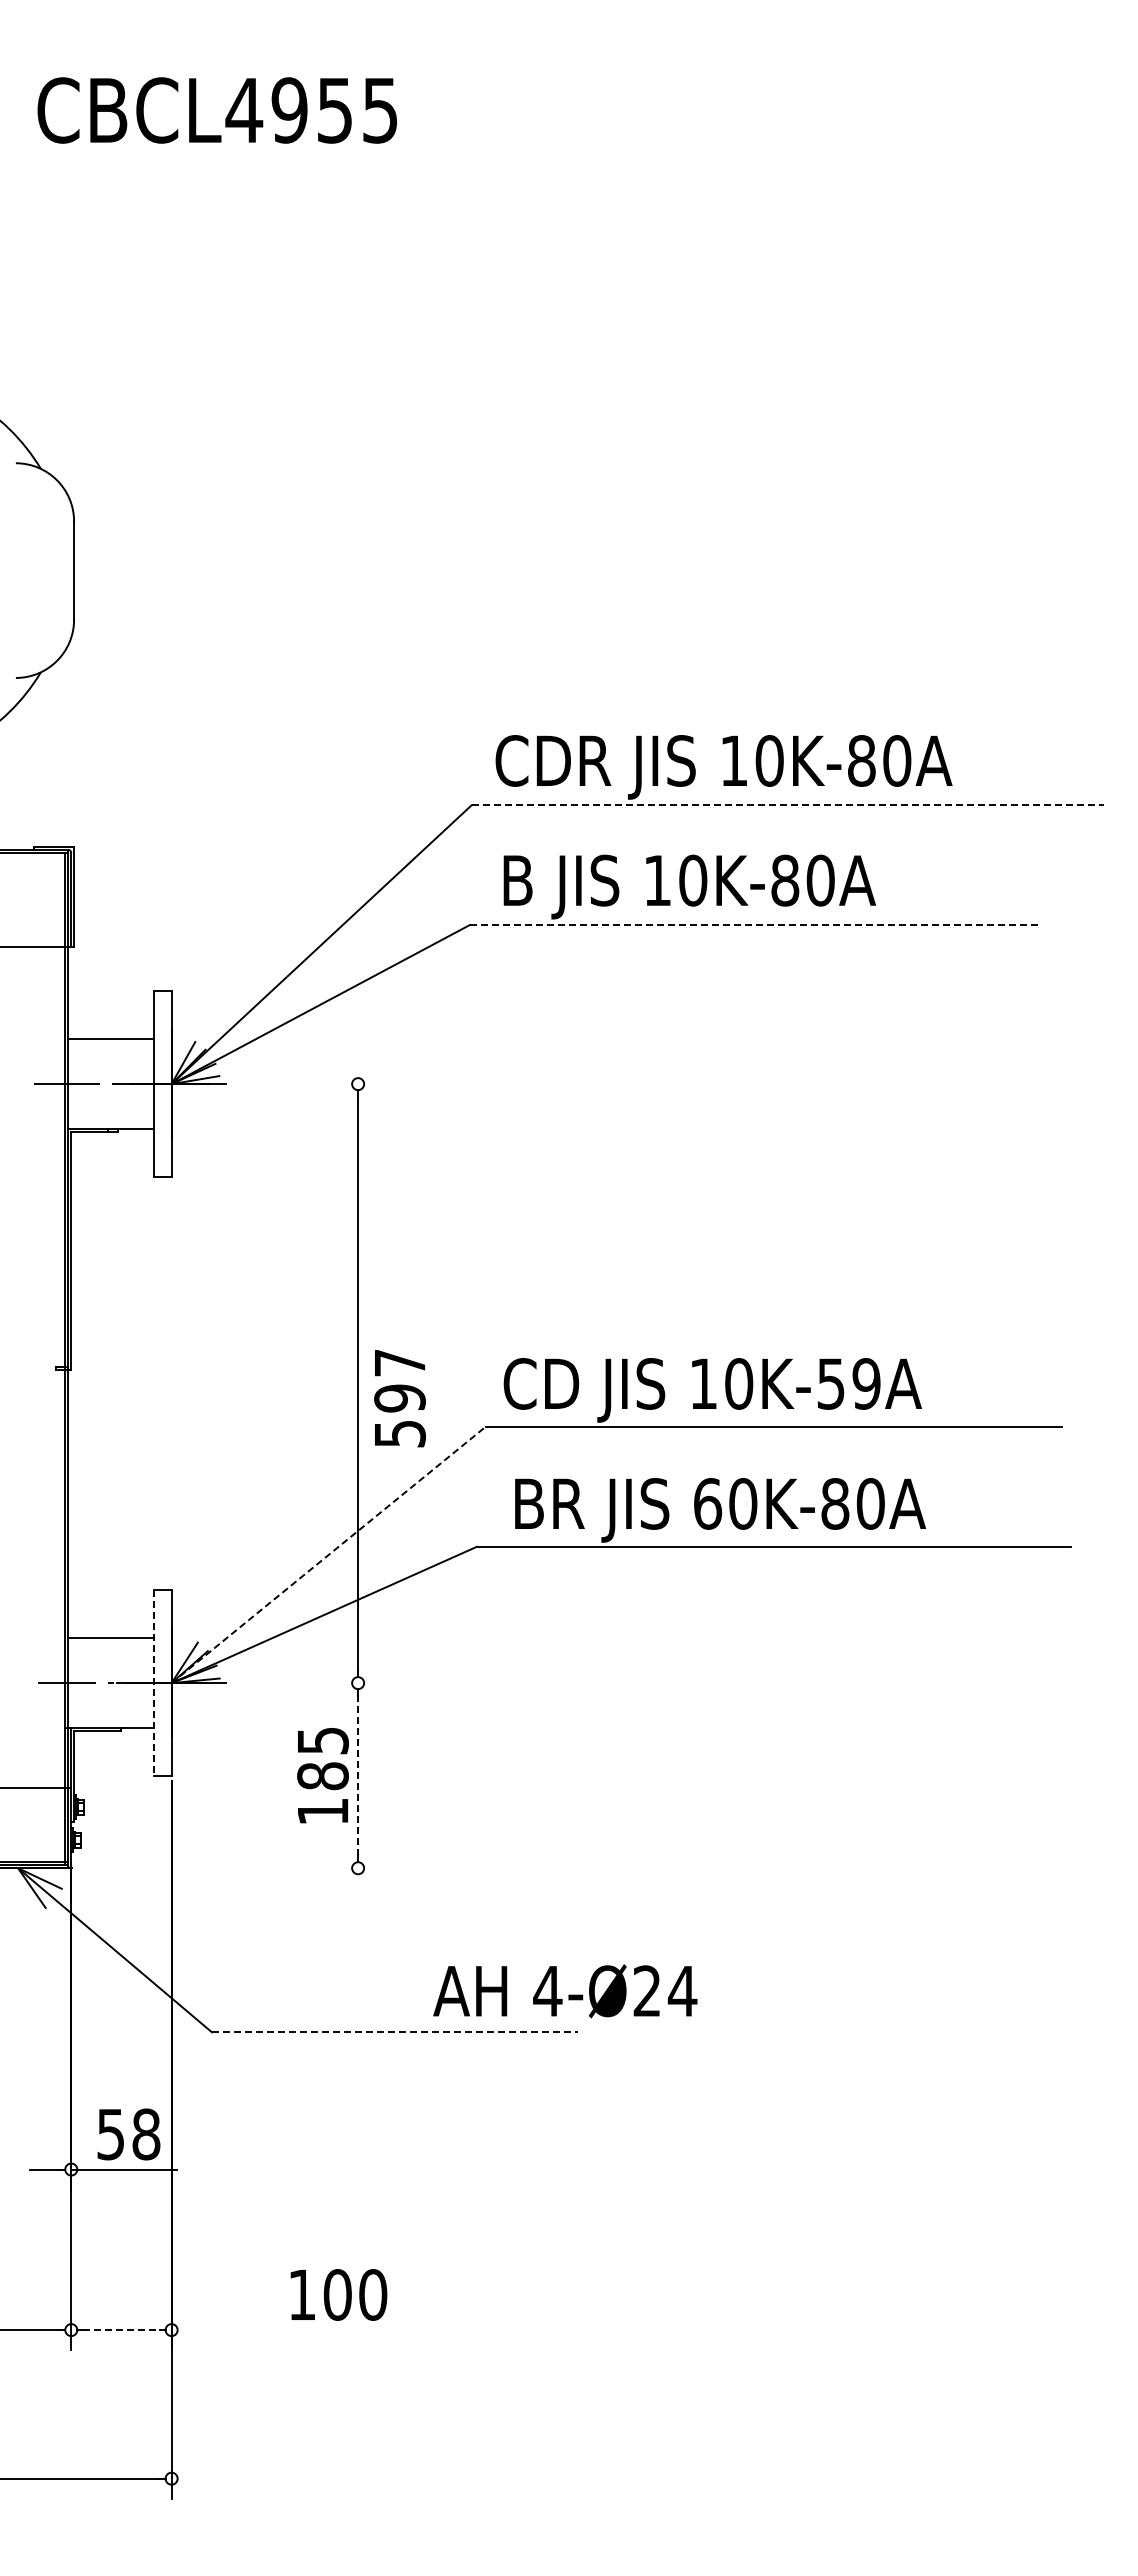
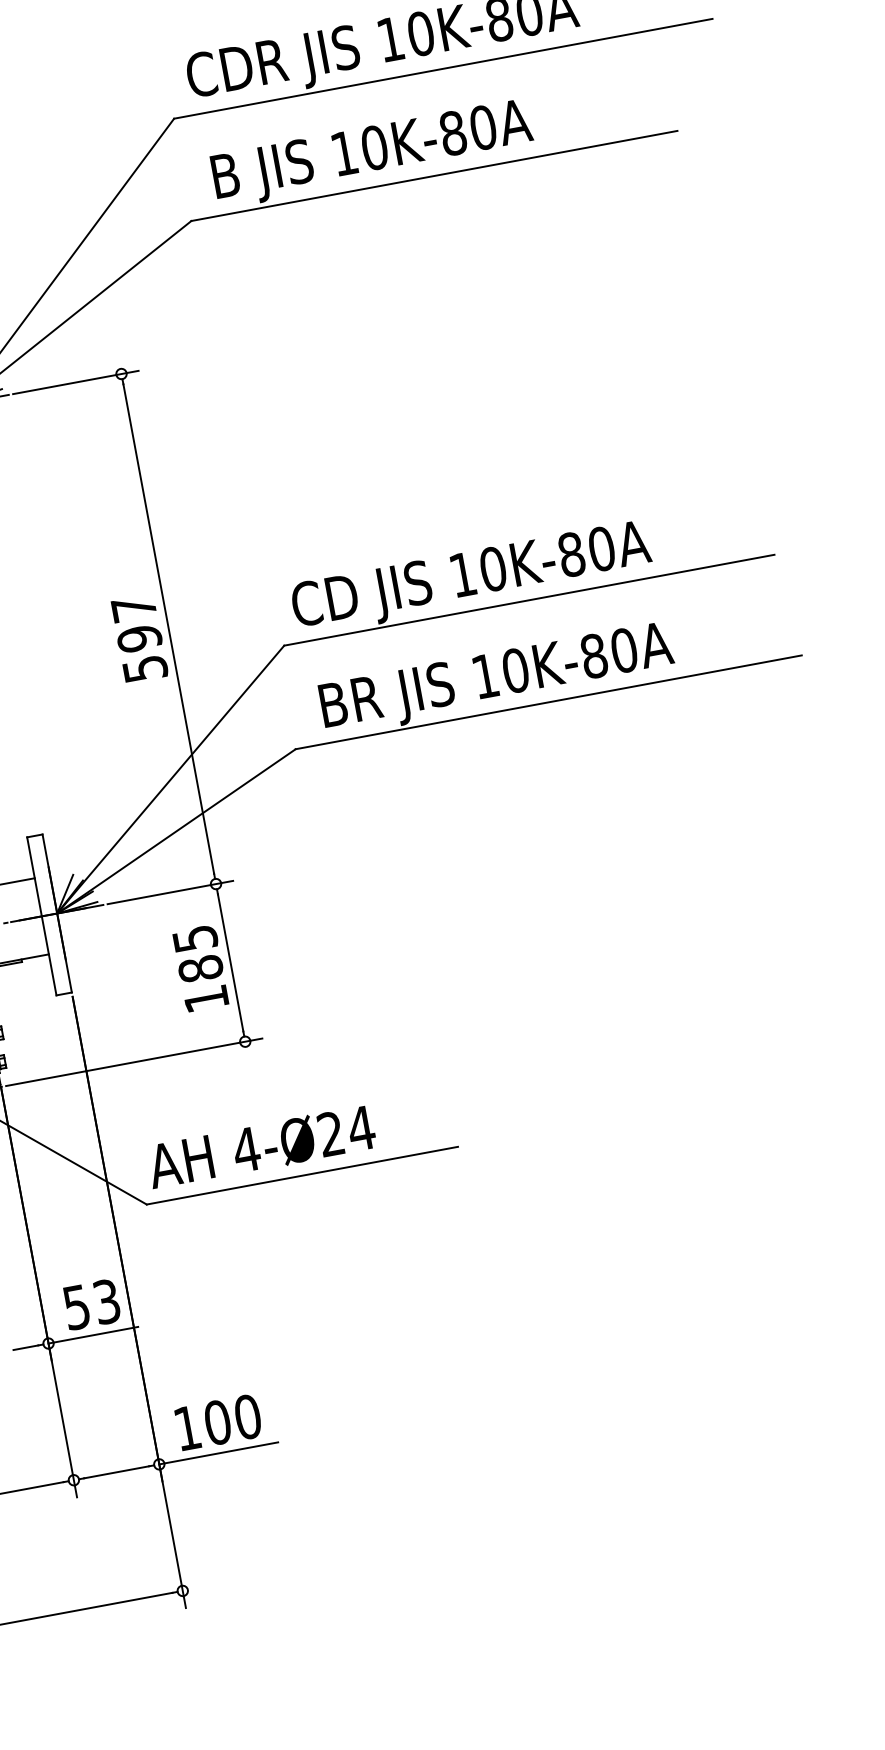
line: (788, 805) -> (443, 68), dashed -> solid
line: (755, 925) -> (434, 176), dashed -> solid
line: (304, 1084) -> (75, 382), added
text: (848, 1383) -> (586, 551), 10K-59A -> 10K-80A
text: (399, 1398) -> (139, 638), moved
text: (708, 1503) -> (486, 675), 60K-80A -> 10K-80A
line: (328, 1554) -> (170, 779), dashed -> solid
line: (153, 1683) -> (41, 916), dashed -> solid
line: (304, 1683) -> (170, 892), added
line: (358, 1775) -> (230, 962), dashed -> solid
line: (227, 1868) -> (134, 1062), added
text: (565, 1991) -> (261, 1147), moved
line: (394, 2032) -> (302, 1175), dashed -> solid
text: (146, 2134) -> (107, 1301), 58 -> 53
text: (338, 2294) -> (218, 1422), moved
line: (121, 2330) -> (116, 1472), dashed -> solid
line: (241, 2330) -> (218, 1453), added

